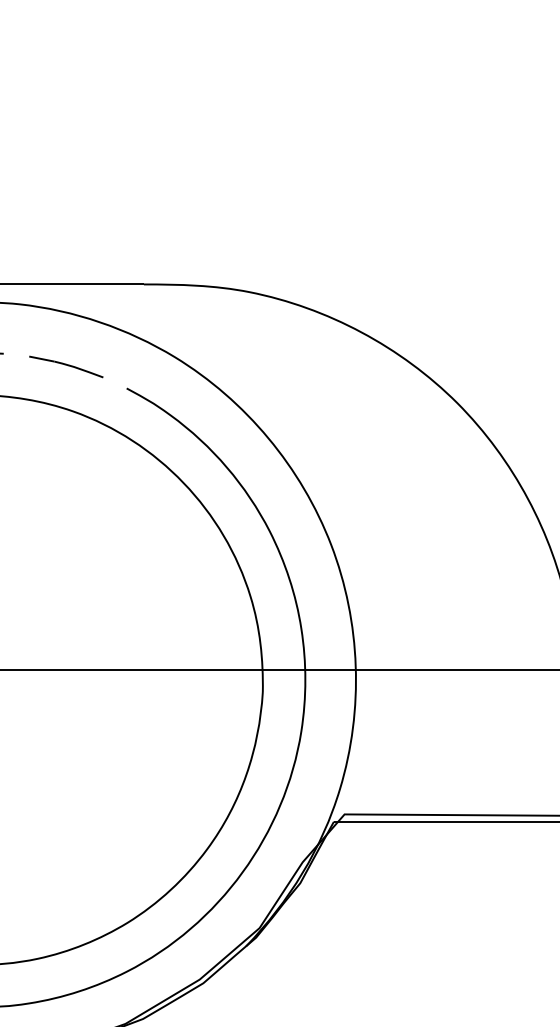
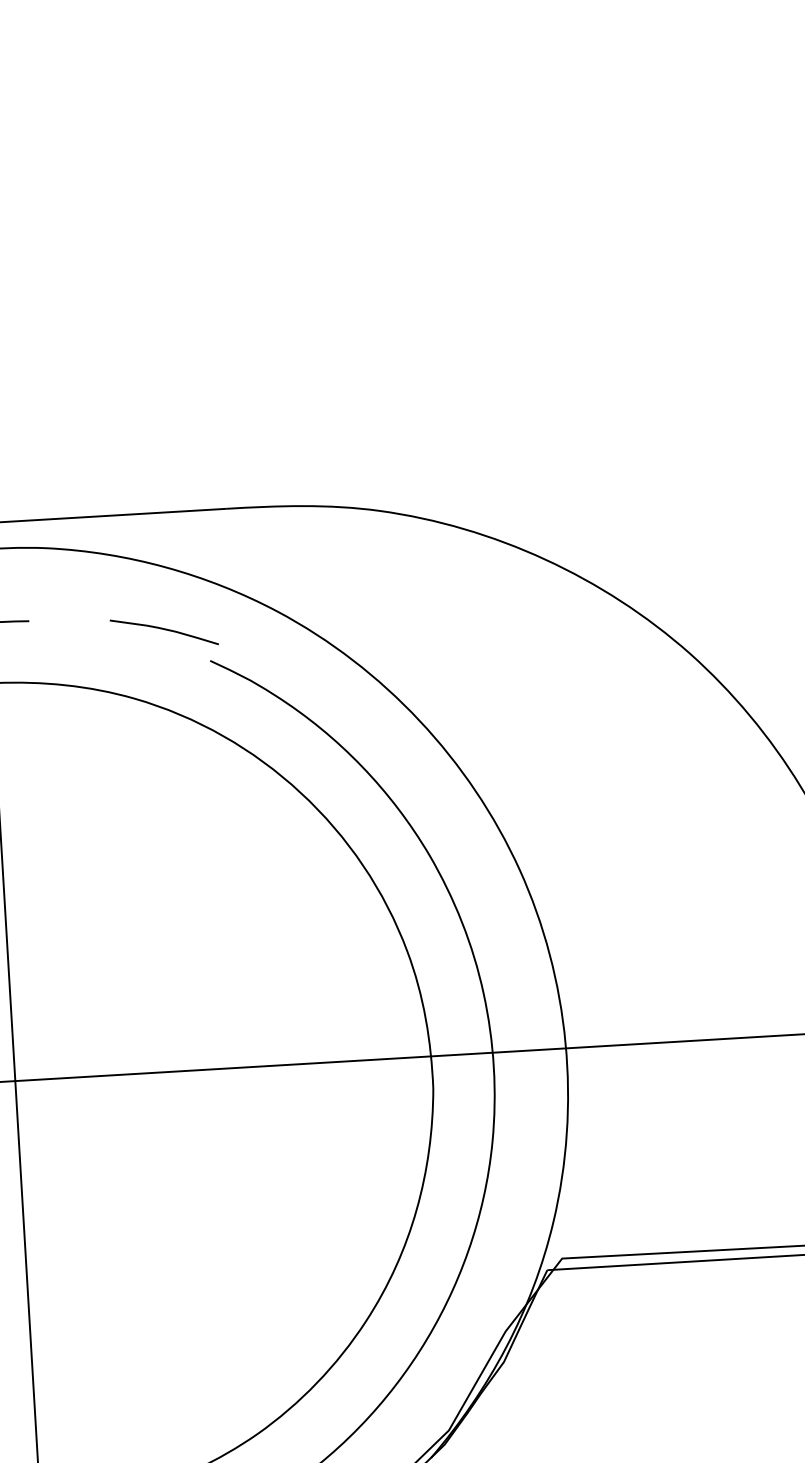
part: (66, 366) -> (164, 631), moved

